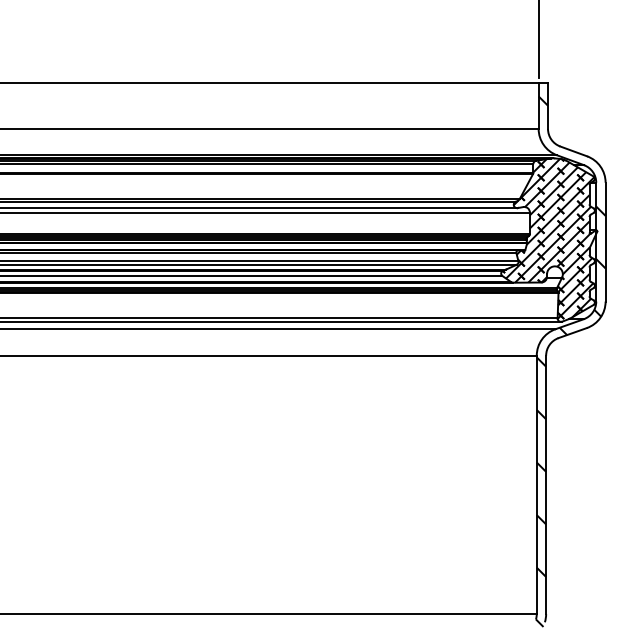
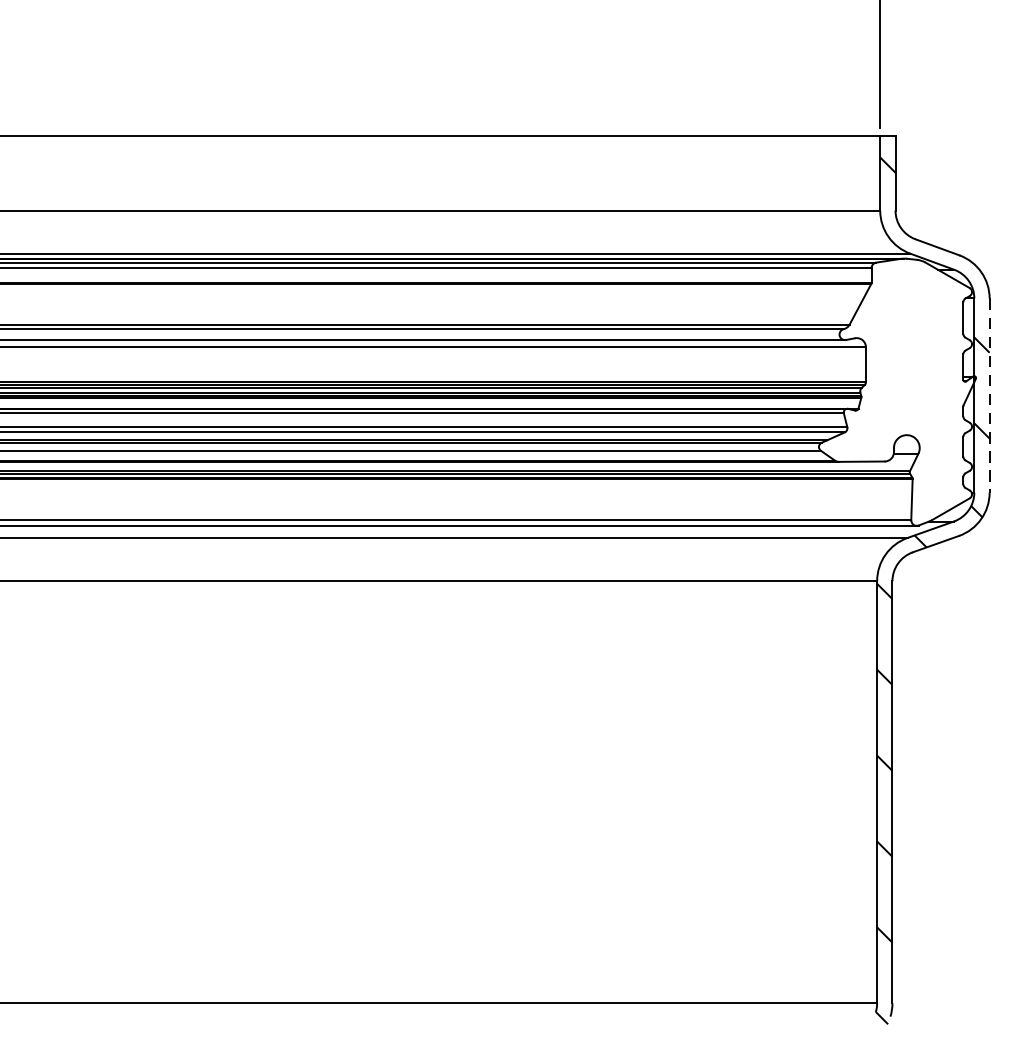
hatch: (548, 238) -> (896, 389), removed
line: (605, 242) -> (989, 396), solid -> dashed

